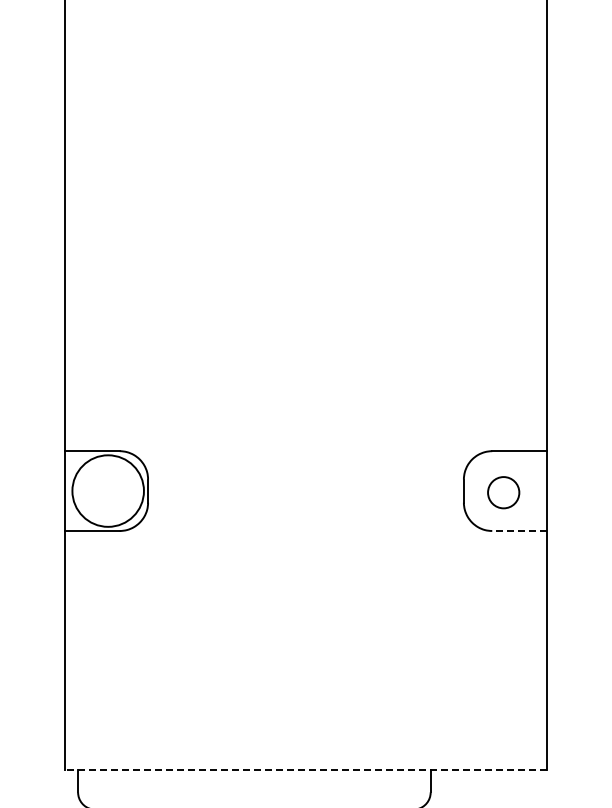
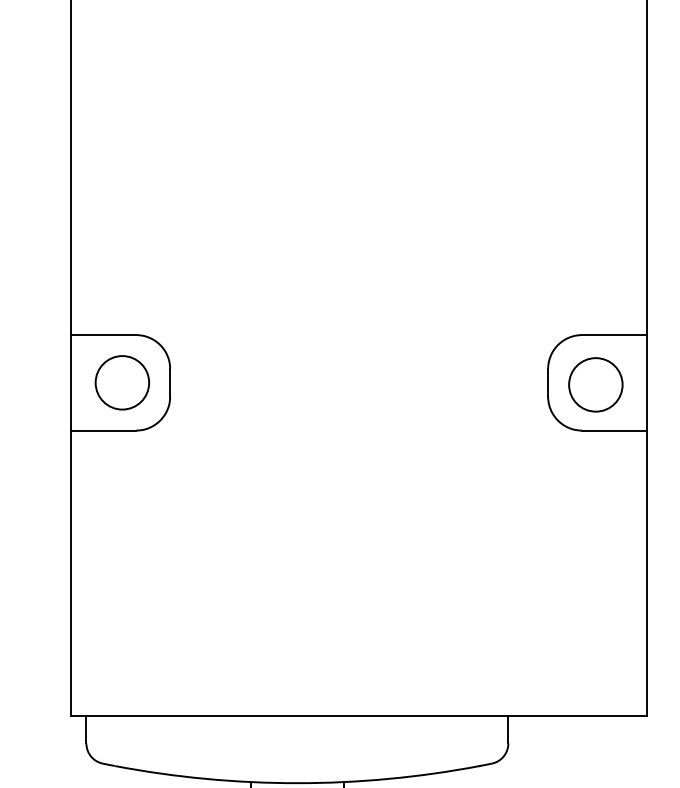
circle: (107, 490) -> (121, 382), size x0.62
circle: (503, 492) -> (595, 384), size x1.43
line: (519, 530) -> (614, 429), dashed -> solid
line: (305, 769) -> (358, 716), dashed -> solid

